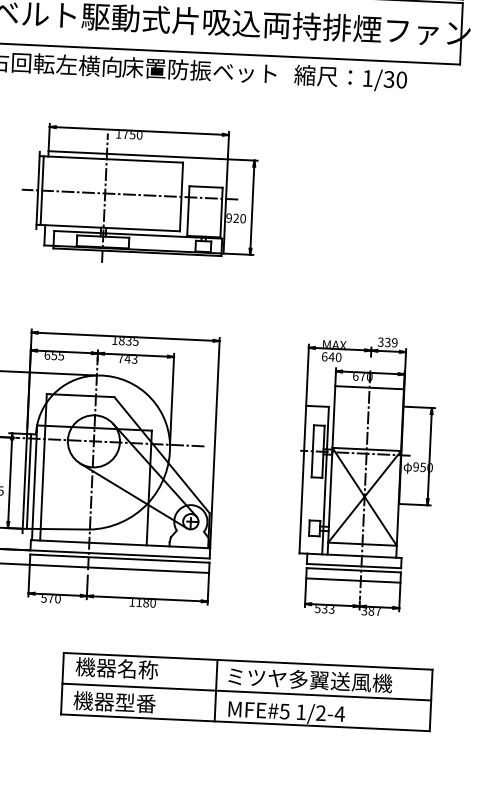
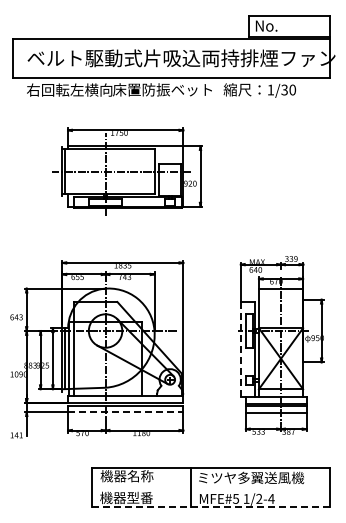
line: (302, 479) -> (240, 349), solid -> dashed
line: (119, 569) -> (125, 412), solid -> dashed
line: (245, 691) -> (210, 487), removed
line: (246, 723) -> (211, 507), solid -> dashed

